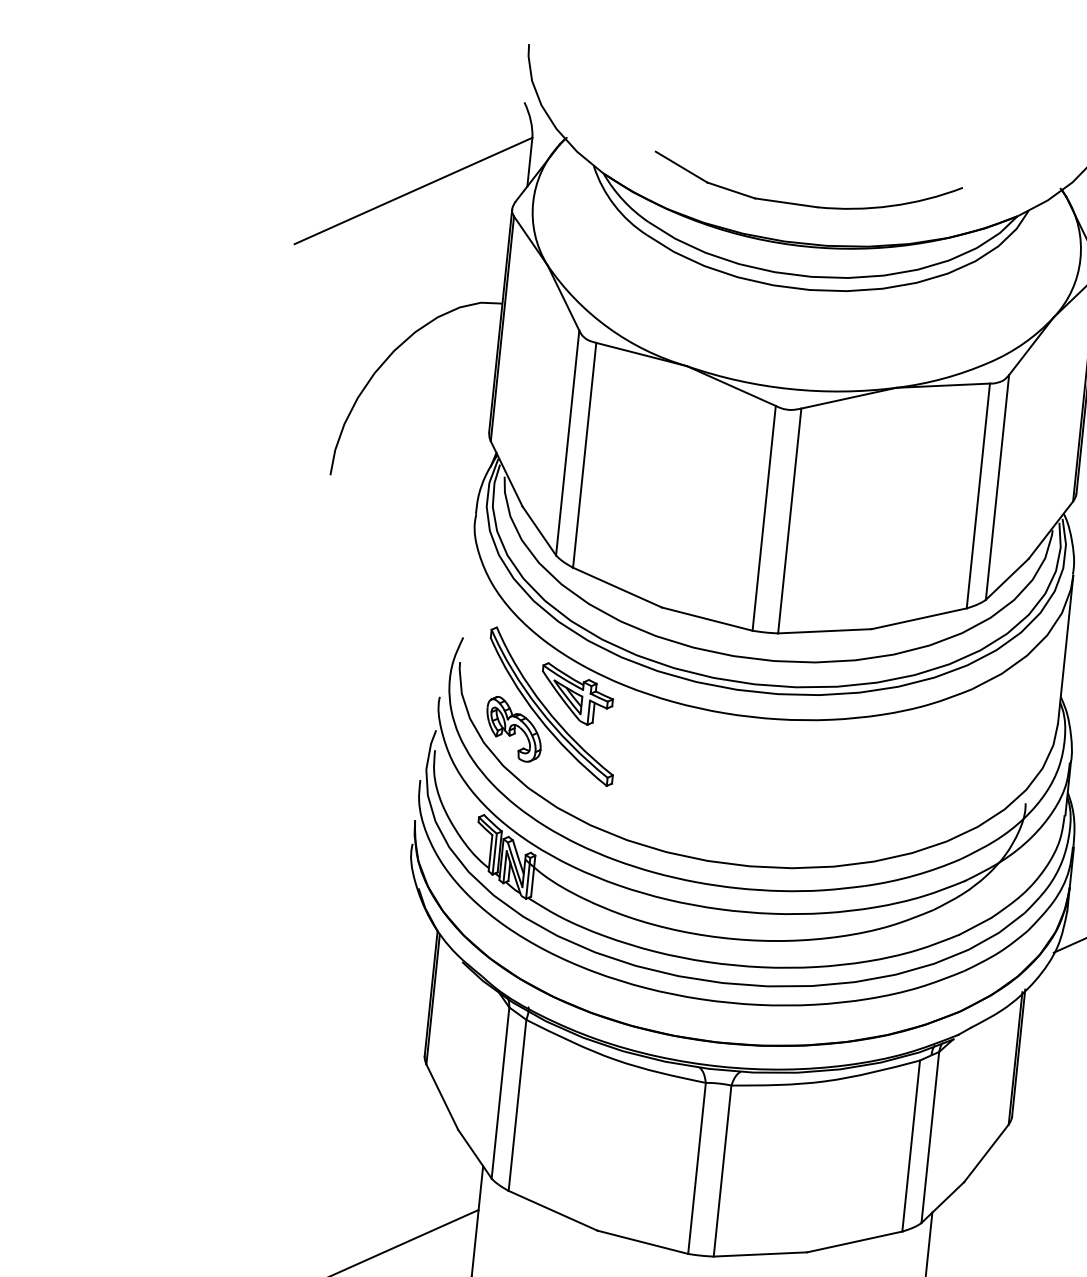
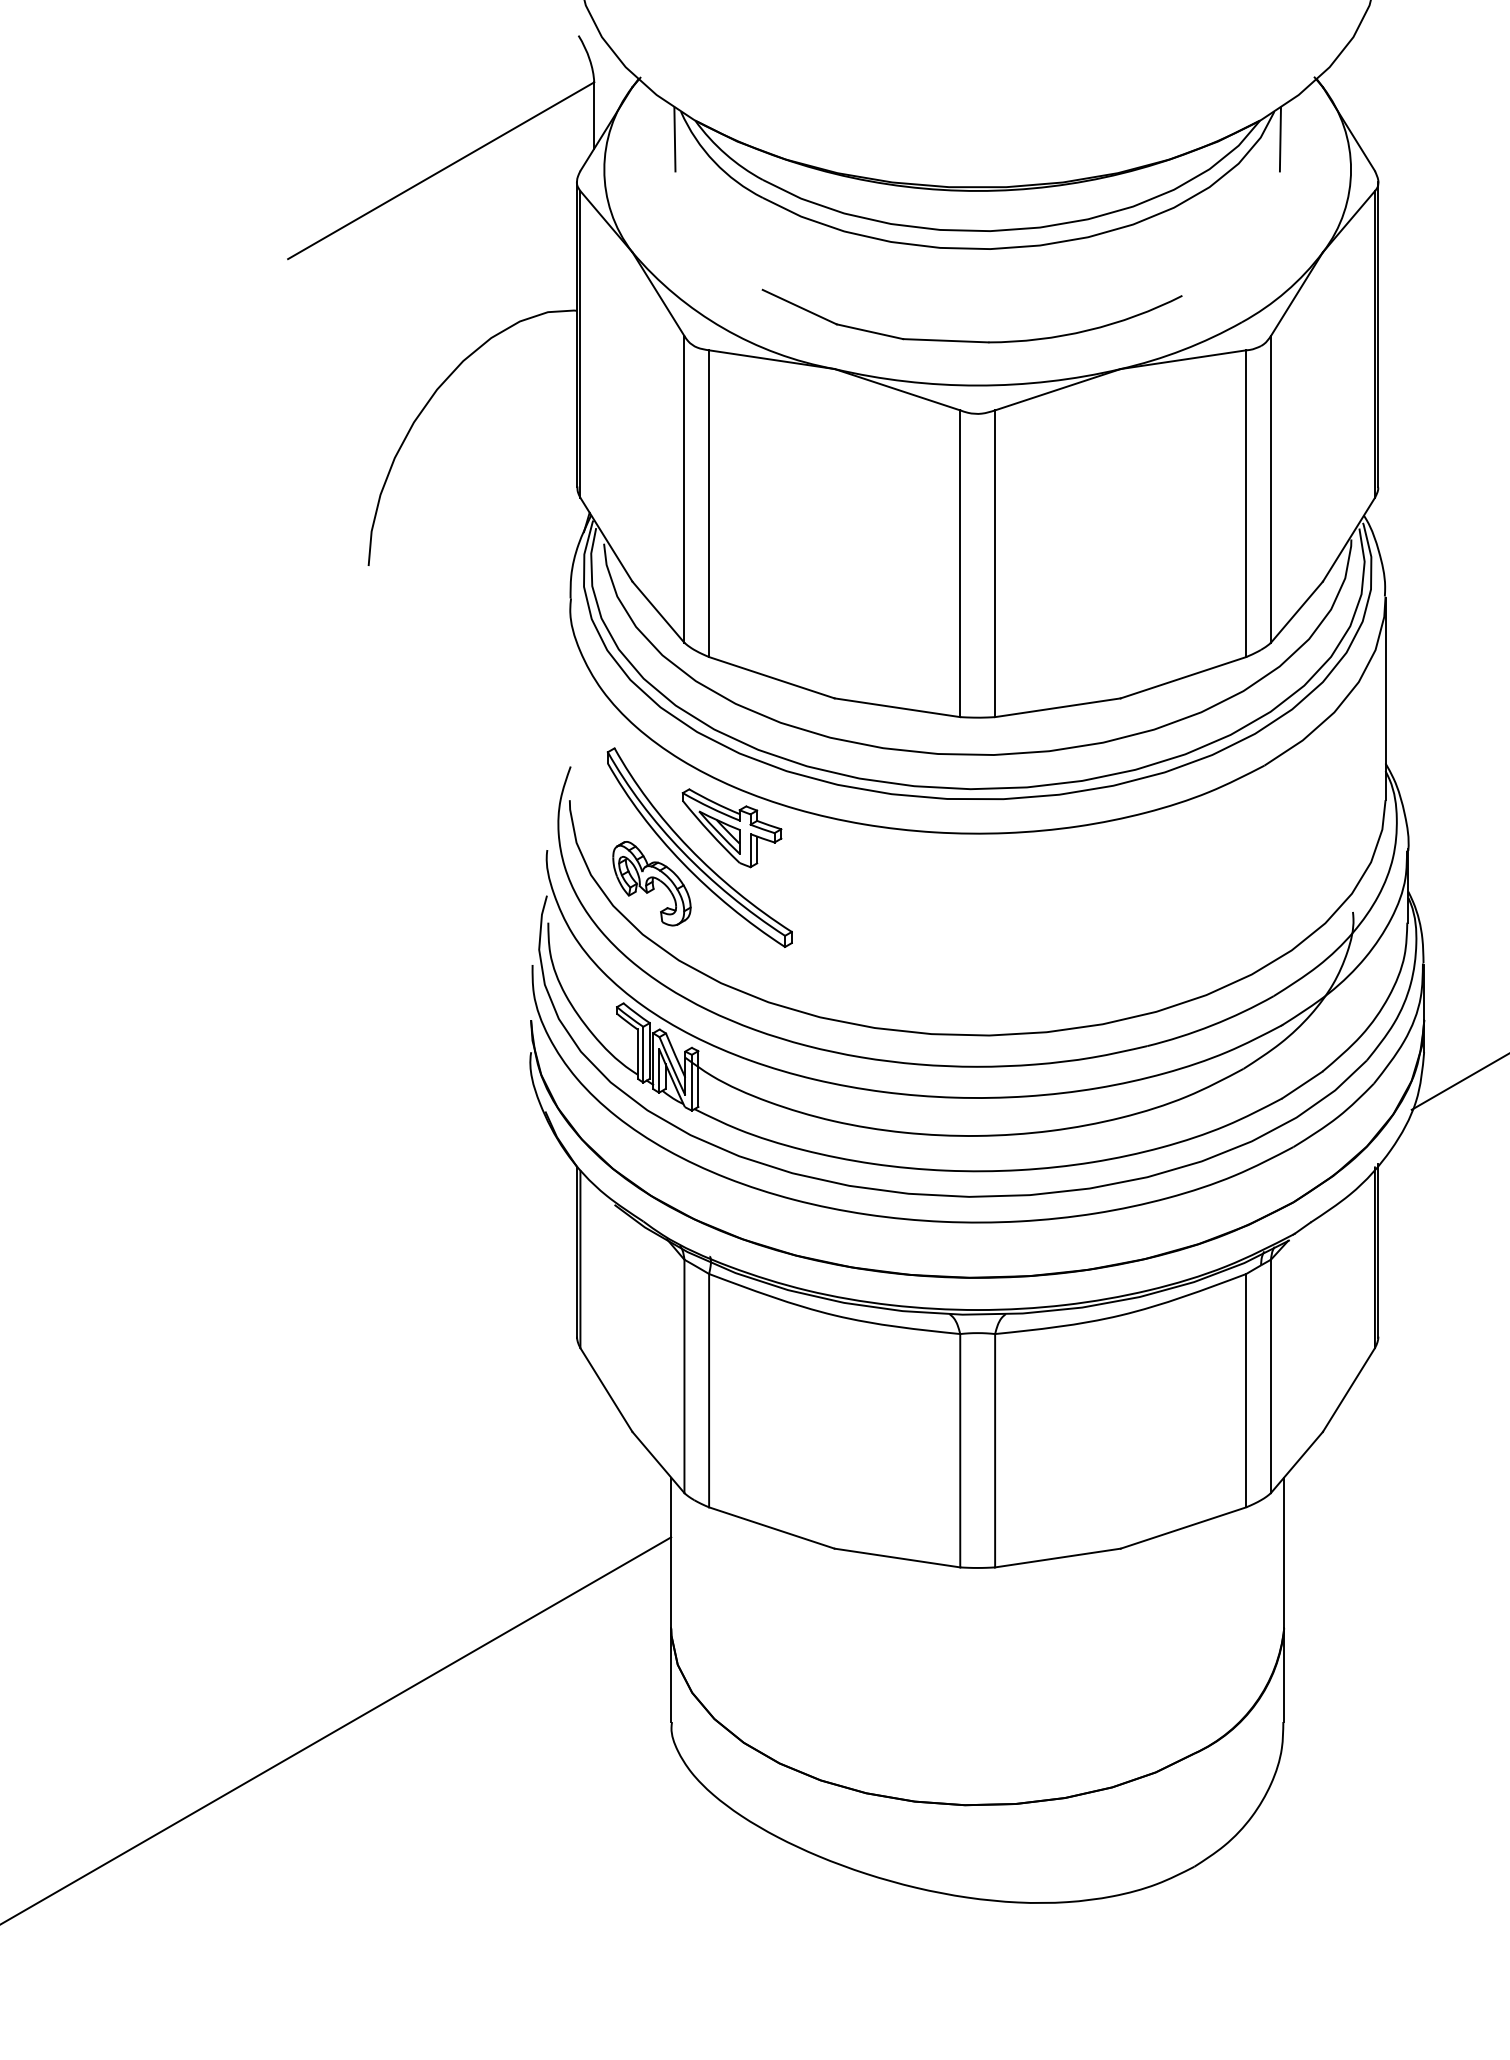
line: (586, 185) -> (674, 139), added
part: (804, 204) -> (971, 340), moved
line: (1030, 231) -> (1279, 139), added

